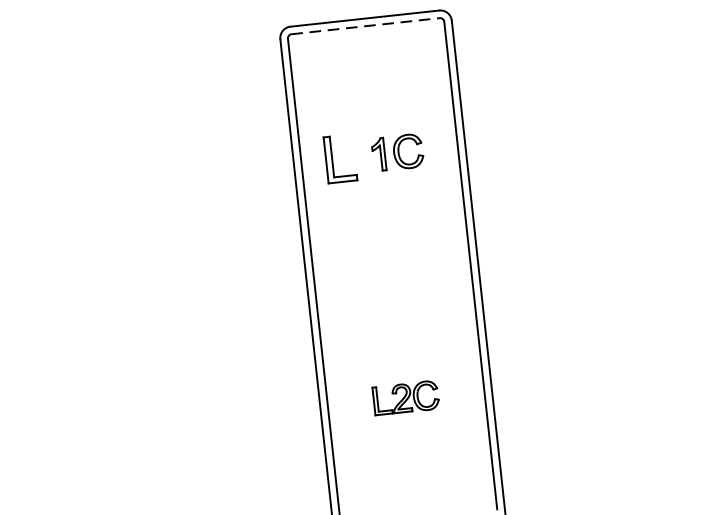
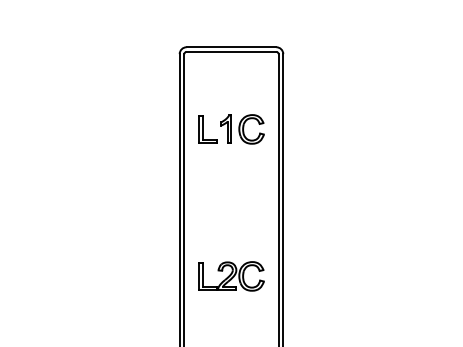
line: (365, 25) -> (231, 51), dashed -> solid
part: (397, 152) -> (242, 129), size x1.43
part: (406, 398) -> (231, 276), size x1.67

